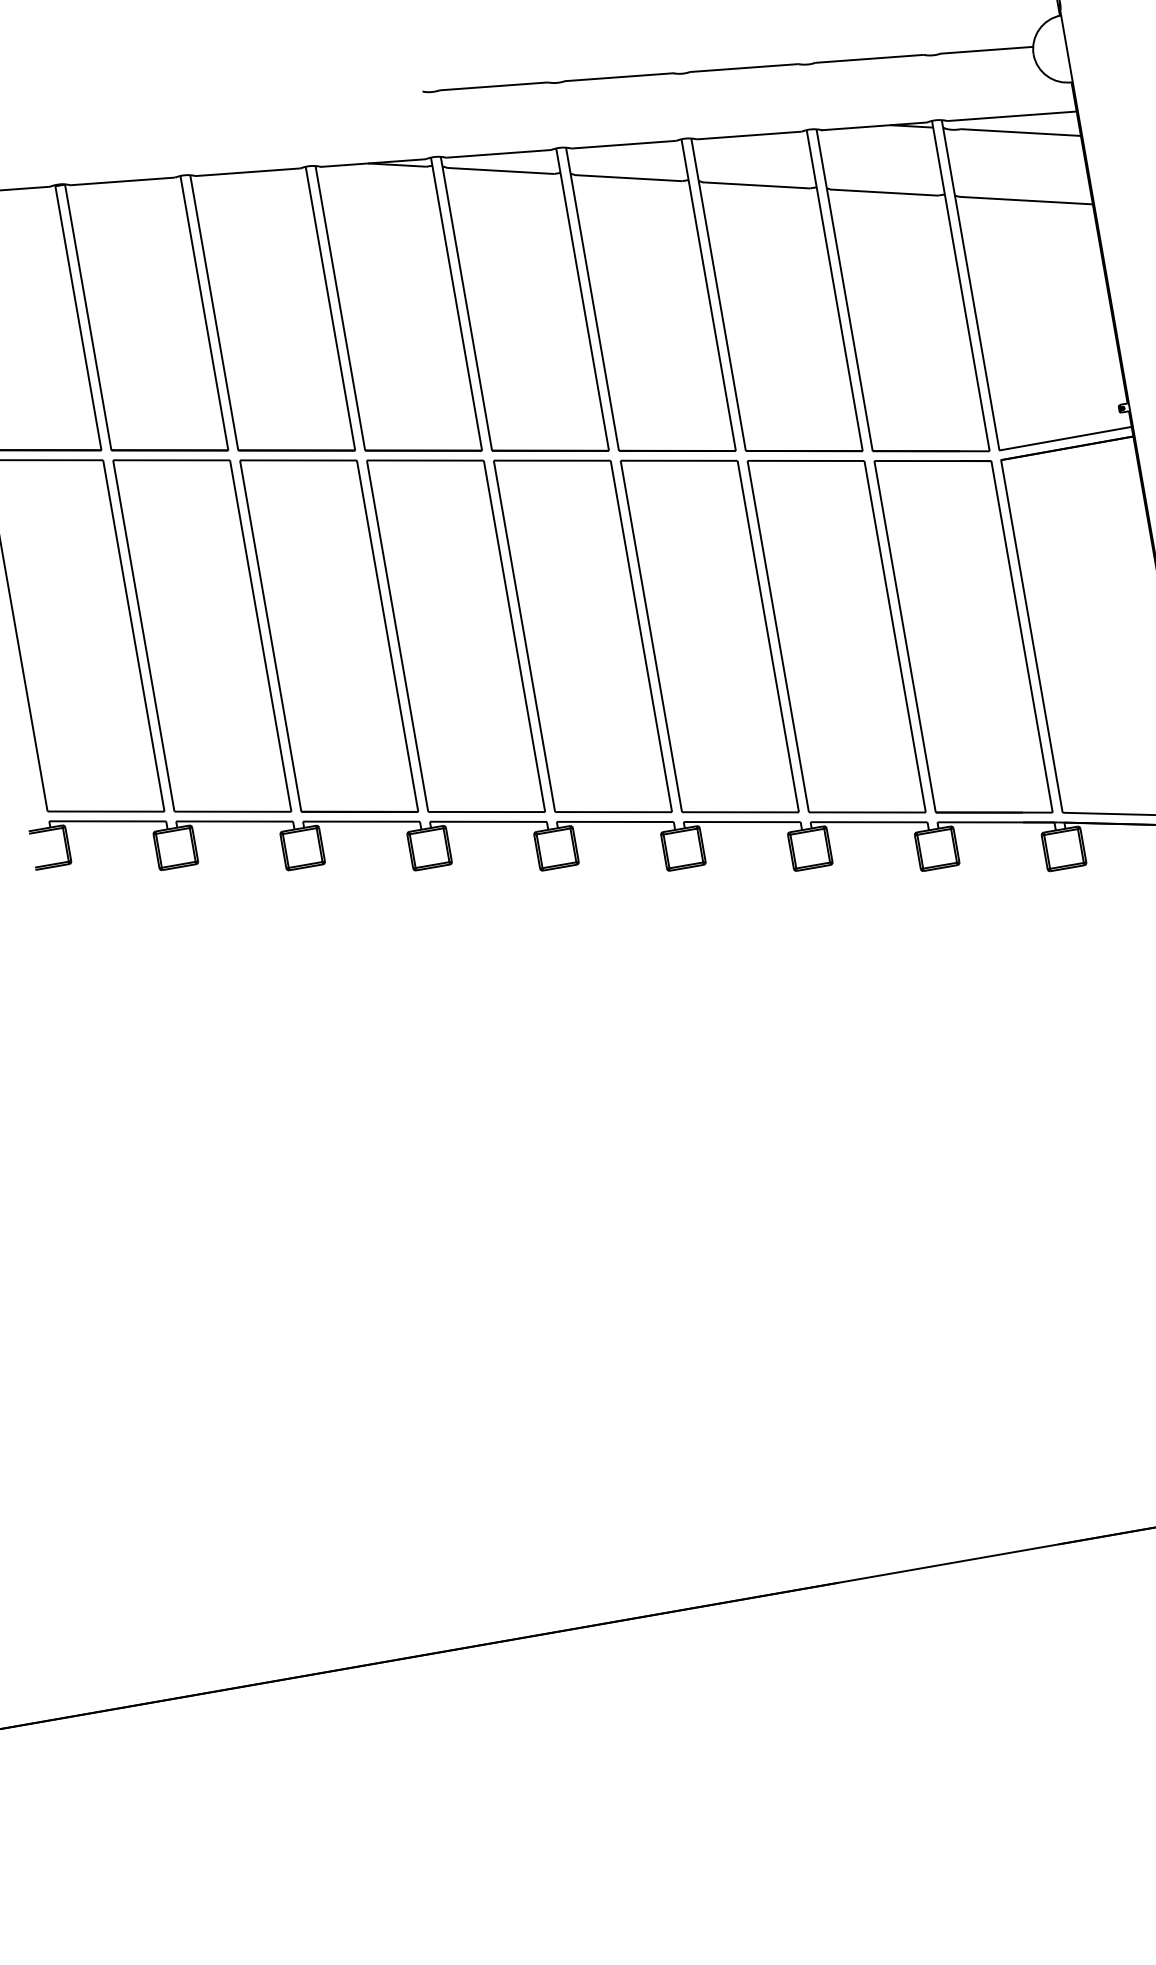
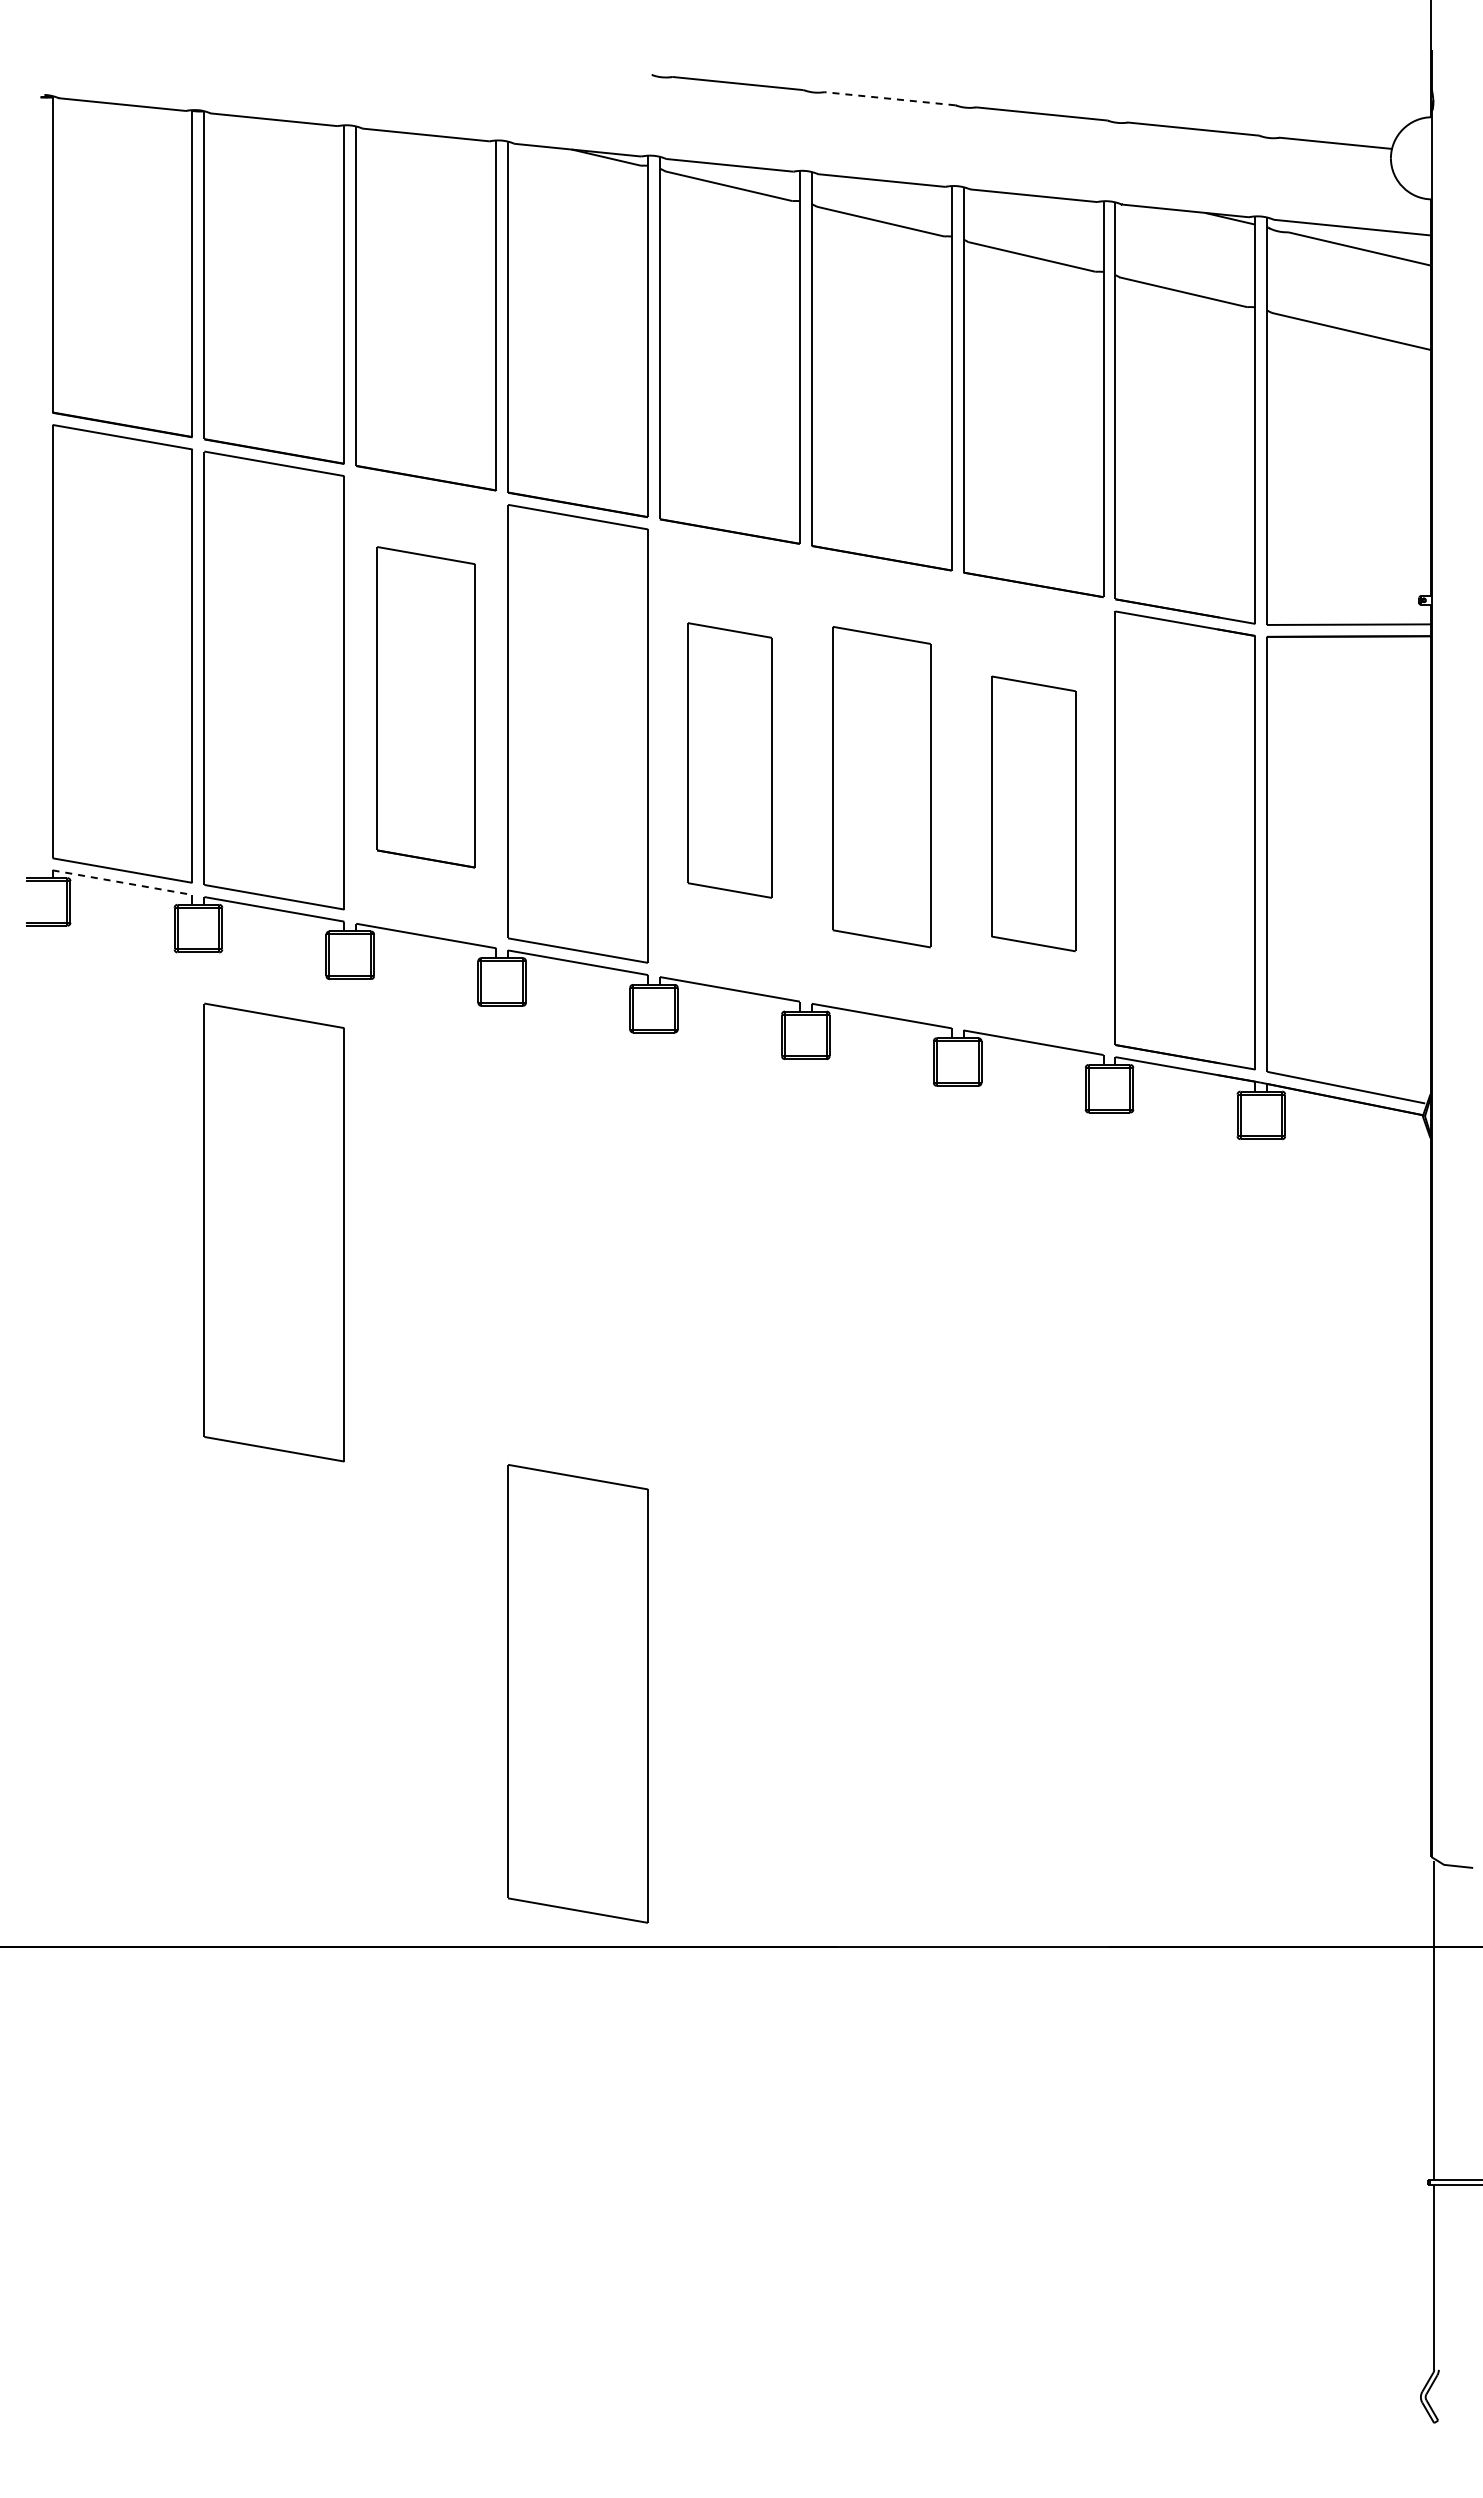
line: (618, 77) -> (889, 98), solid -> dashed
part: (328, 636) -> (425, 707), size x0.7
part: (582, 636) -> (729, 760), size x0.6
part: (709, 636) -> (881, 786), size x0.7
part: (836, 636) -> (1033, 813), size x0.6
line: (108, 821) -> (123, 882), solid -> dashed
part: (279, 1083) -> (273, 1232), added
part: (591, 1414) -> (577, 1693), added

